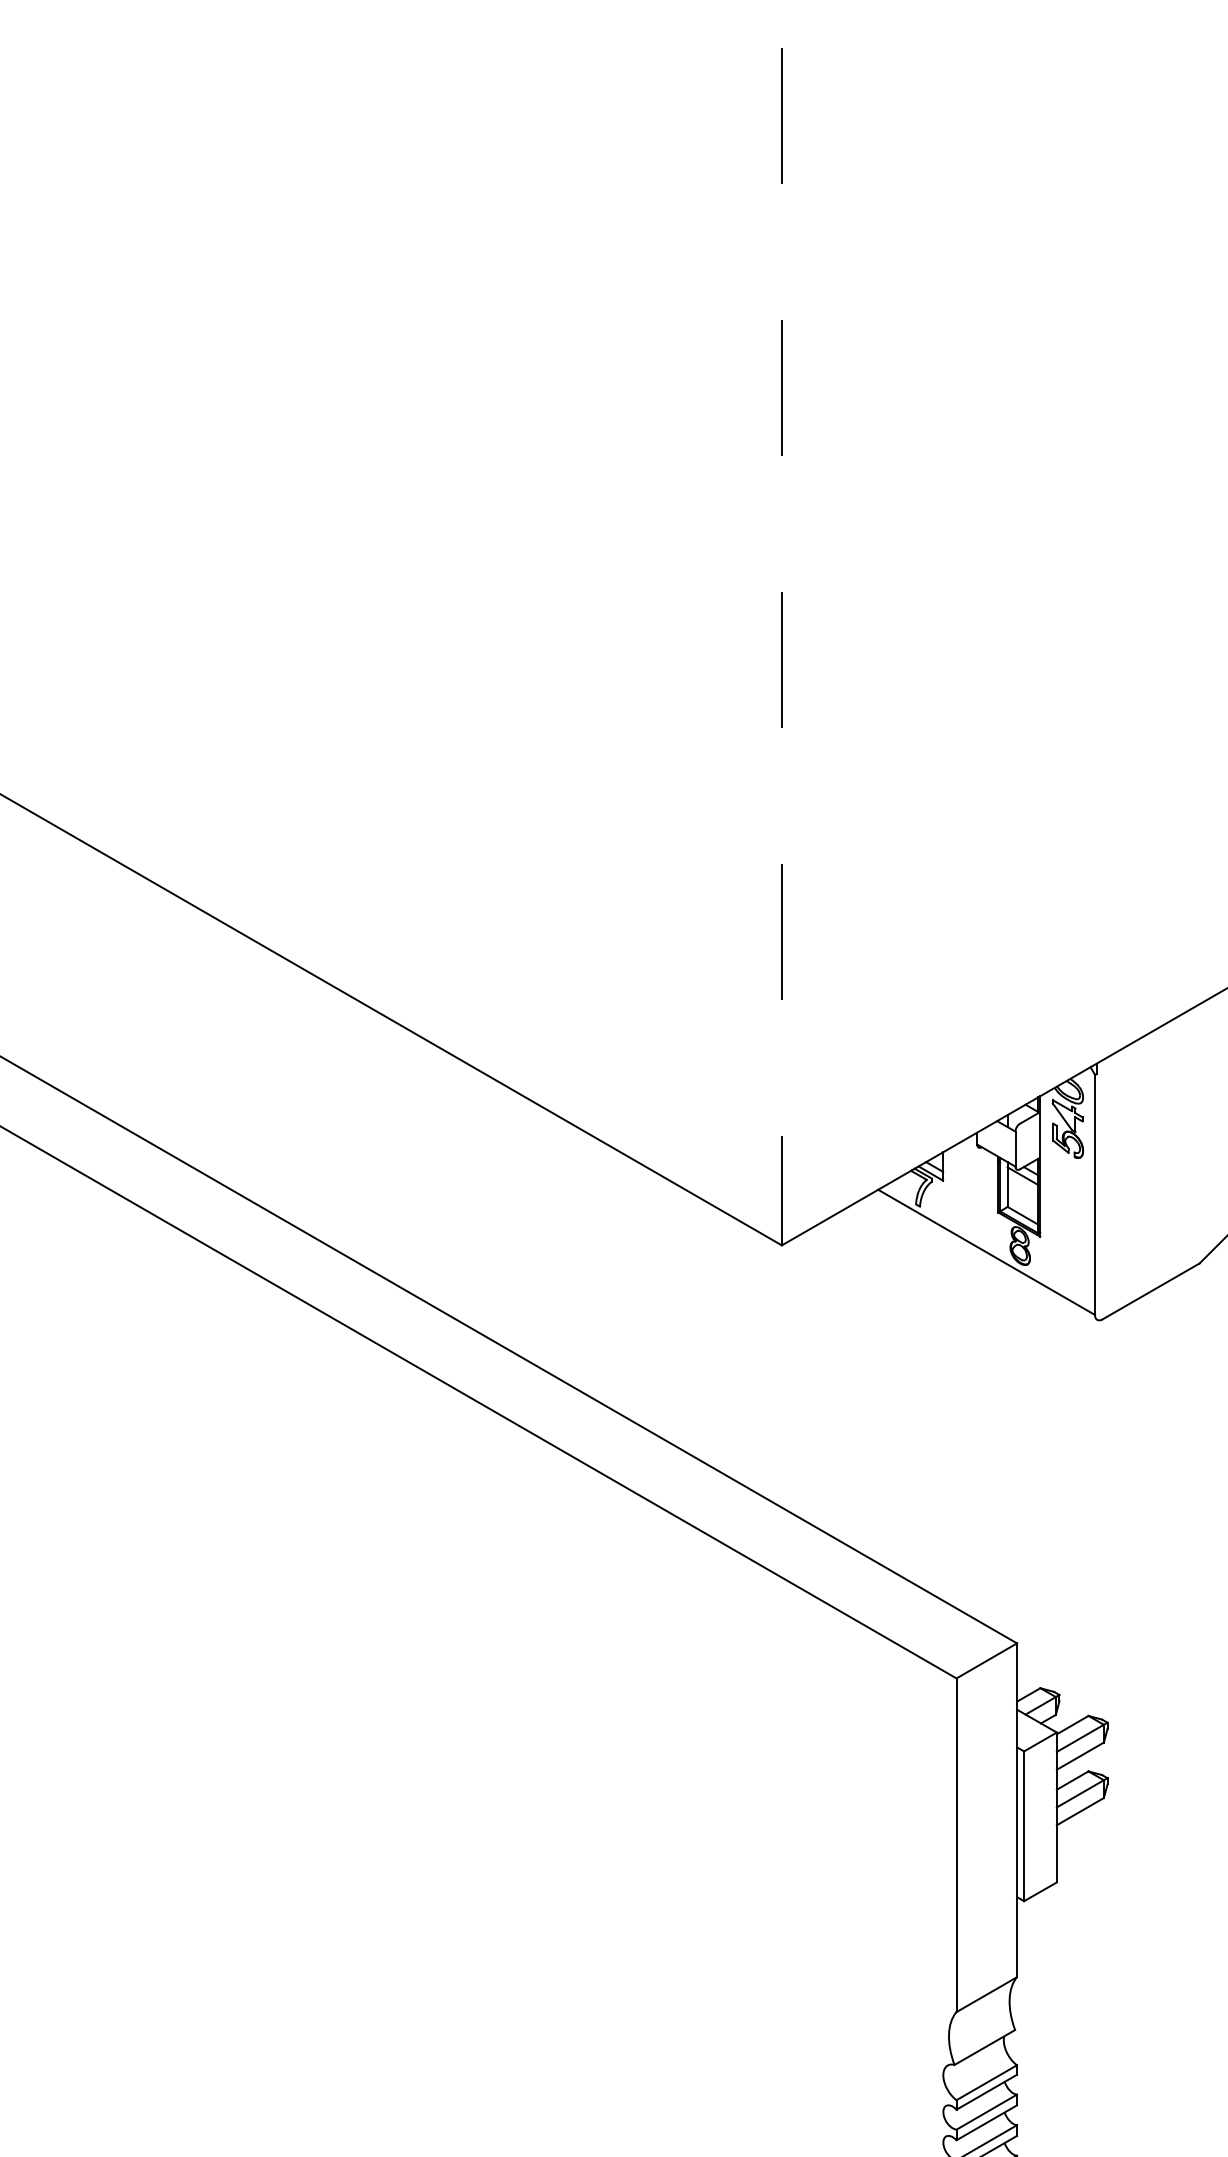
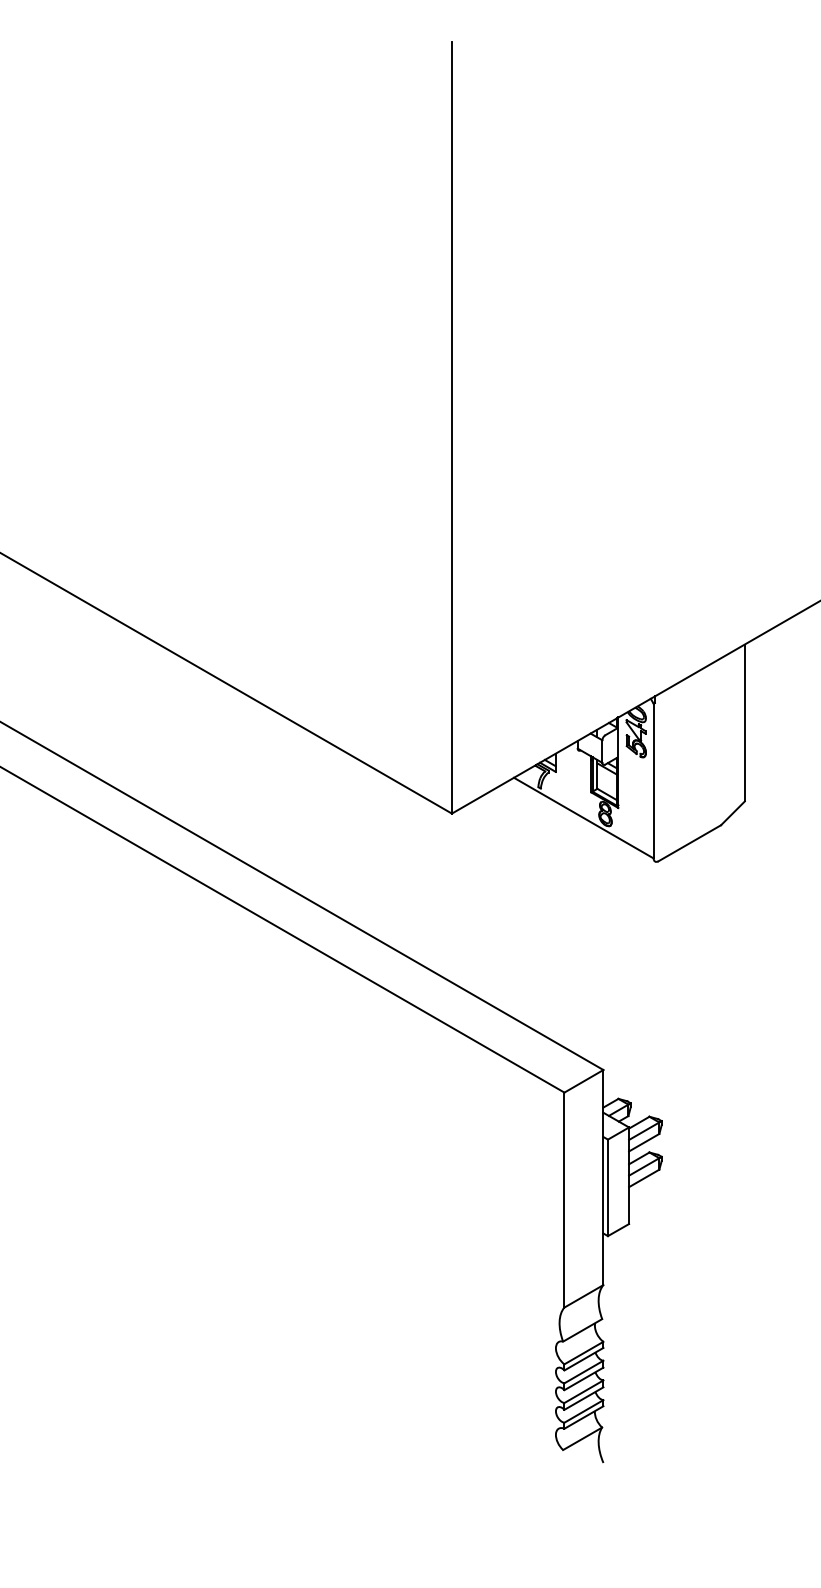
line: (781, 646) -> (451, 427), dashed -> solid

